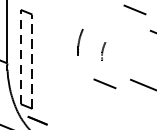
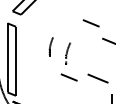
part: (103, 51) -> (68, 53), size x1.67
line: (20, 56) -> (7, 57), dashed -> solid
line: (33, 61) -> (16, 61), dashed -> solid

